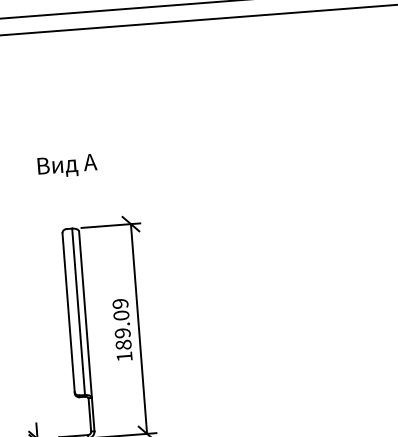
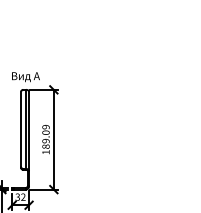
text: (66, 166) -> (25, 77), moved

